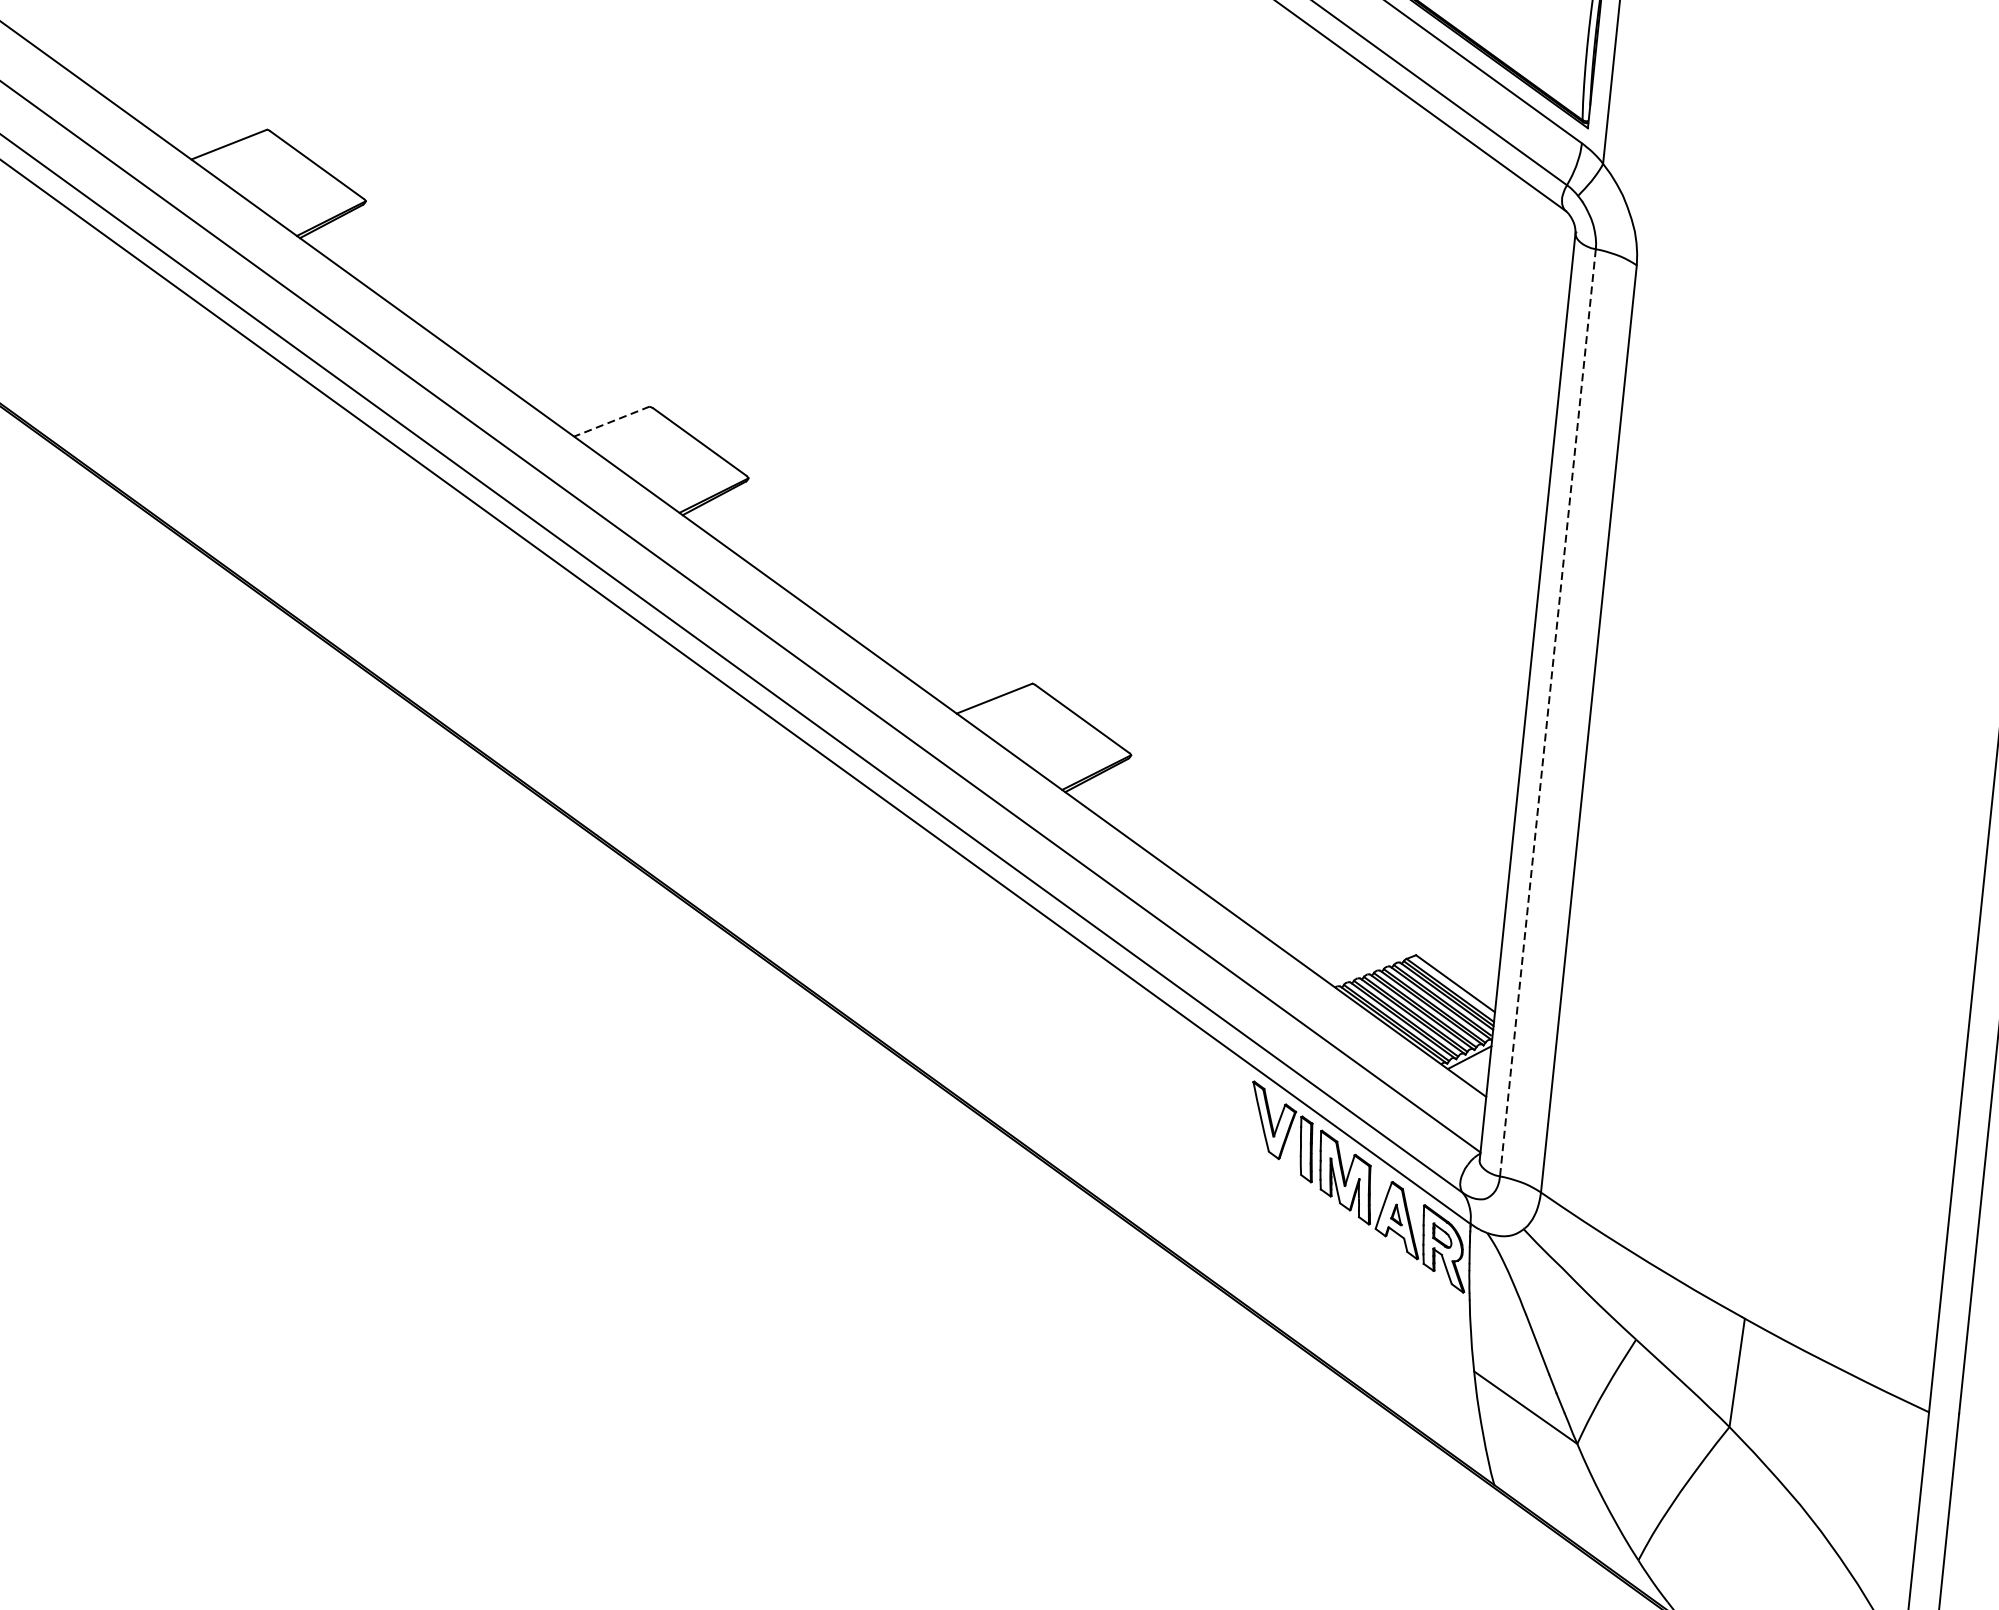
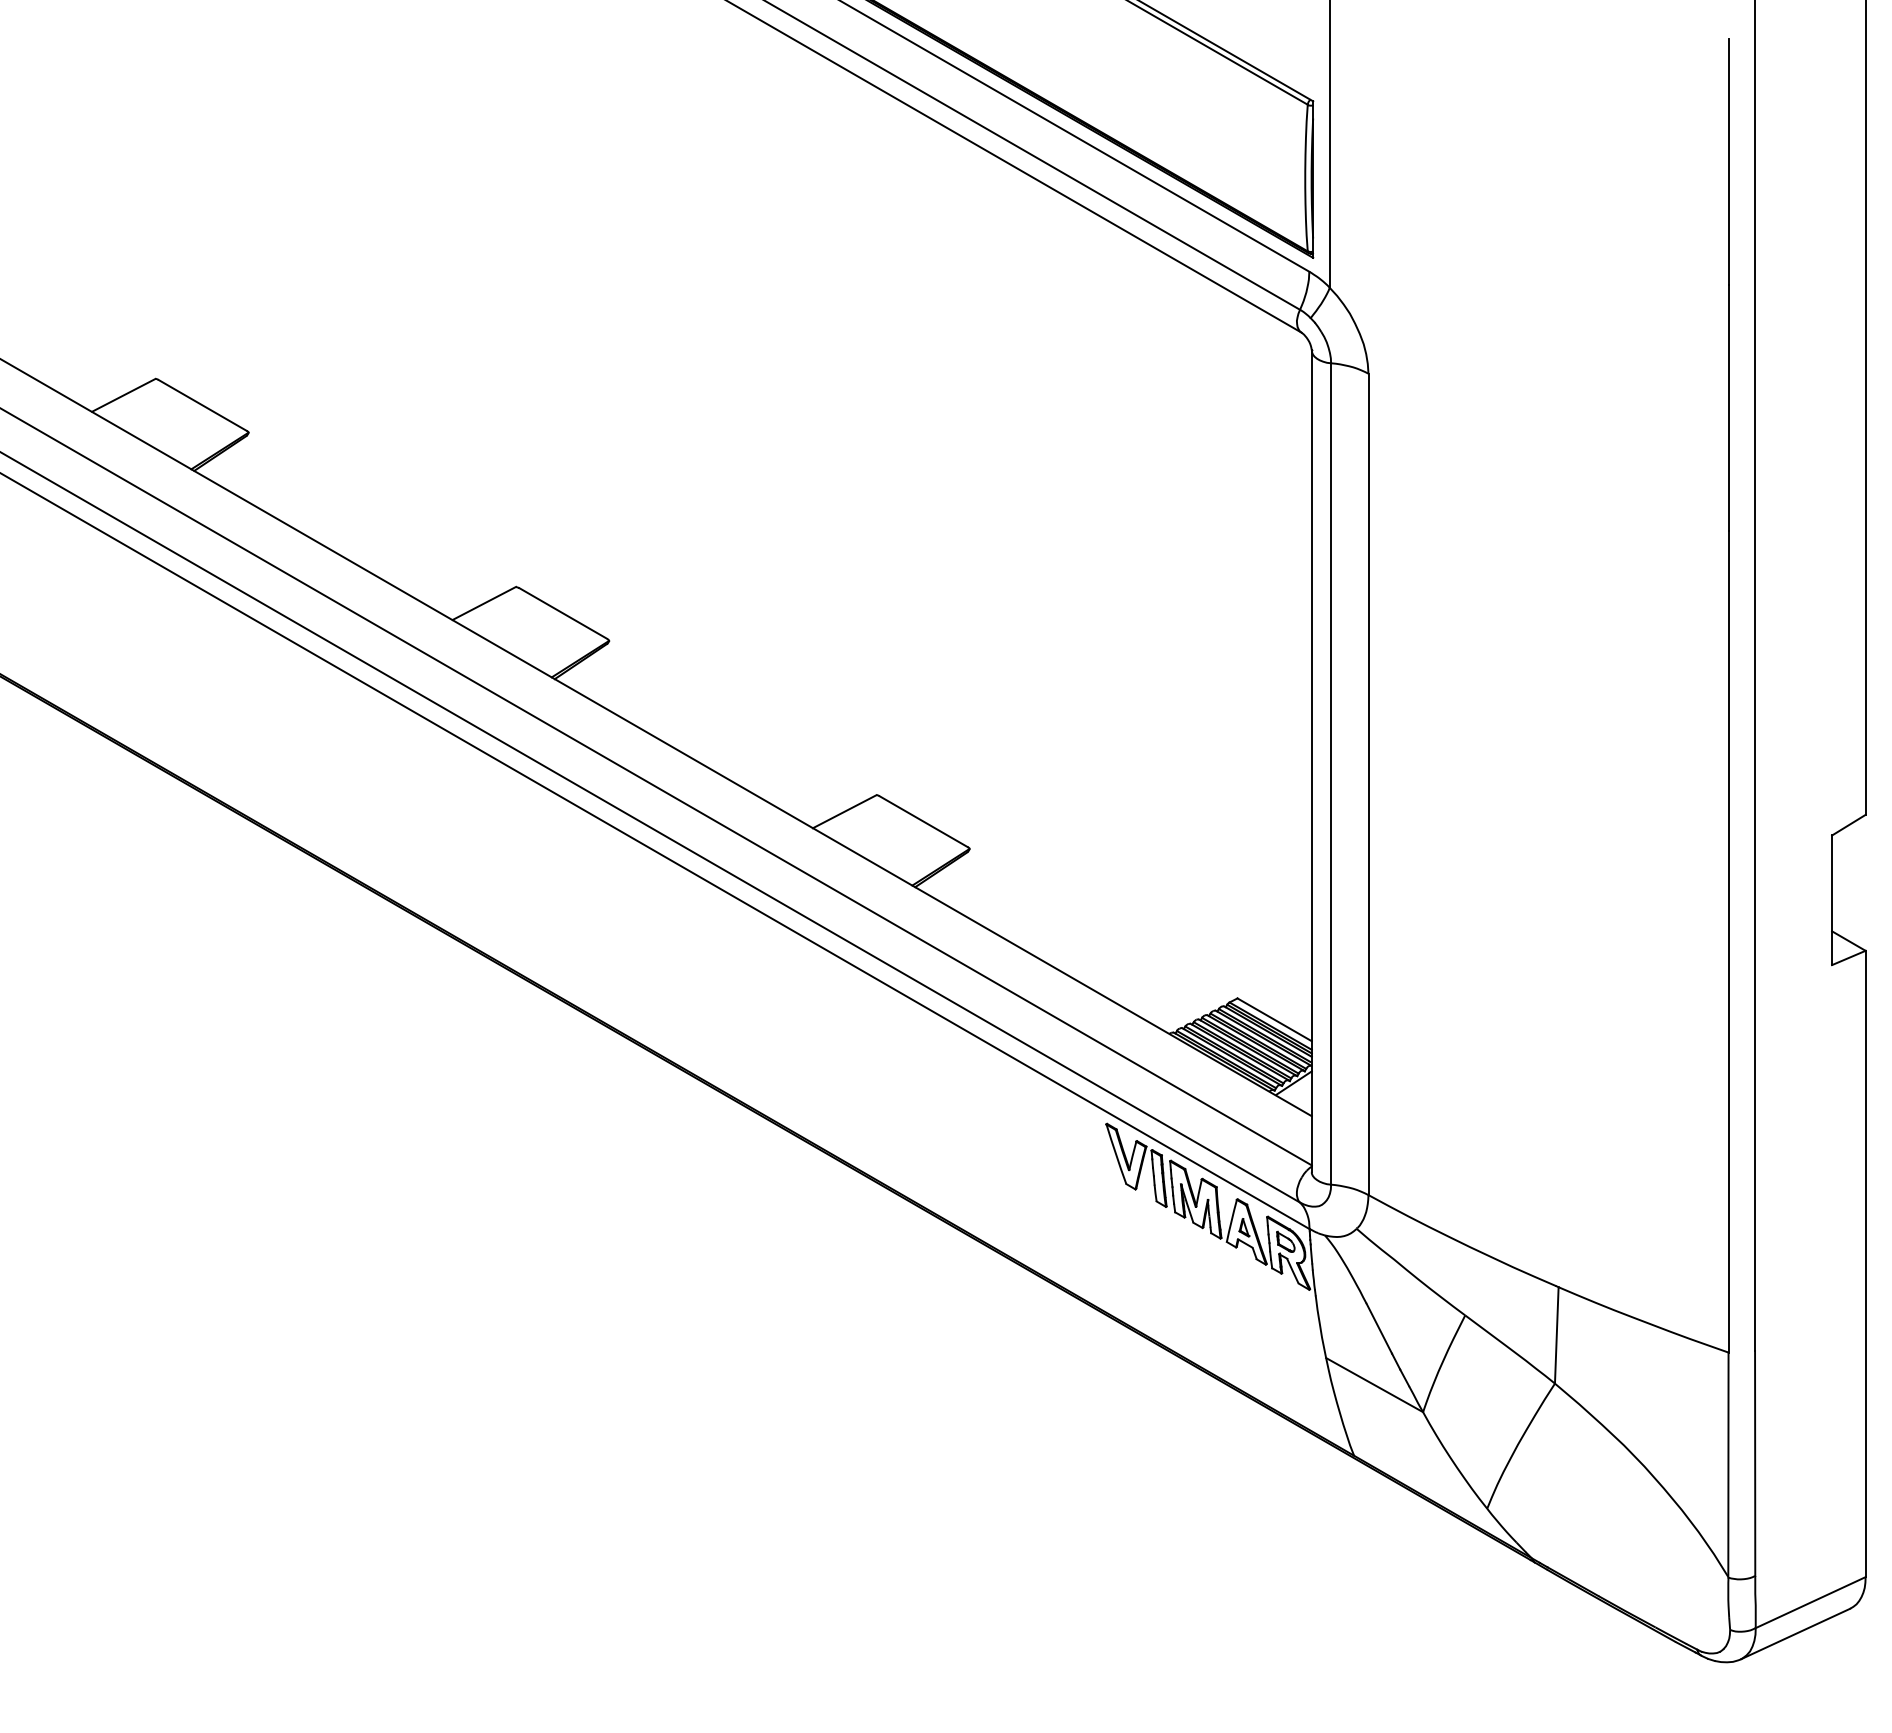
line: (612, 421) -> (484, 603), dashed -> solid
line: (1548, 712) -> (1331, 773), dashed -> solid

